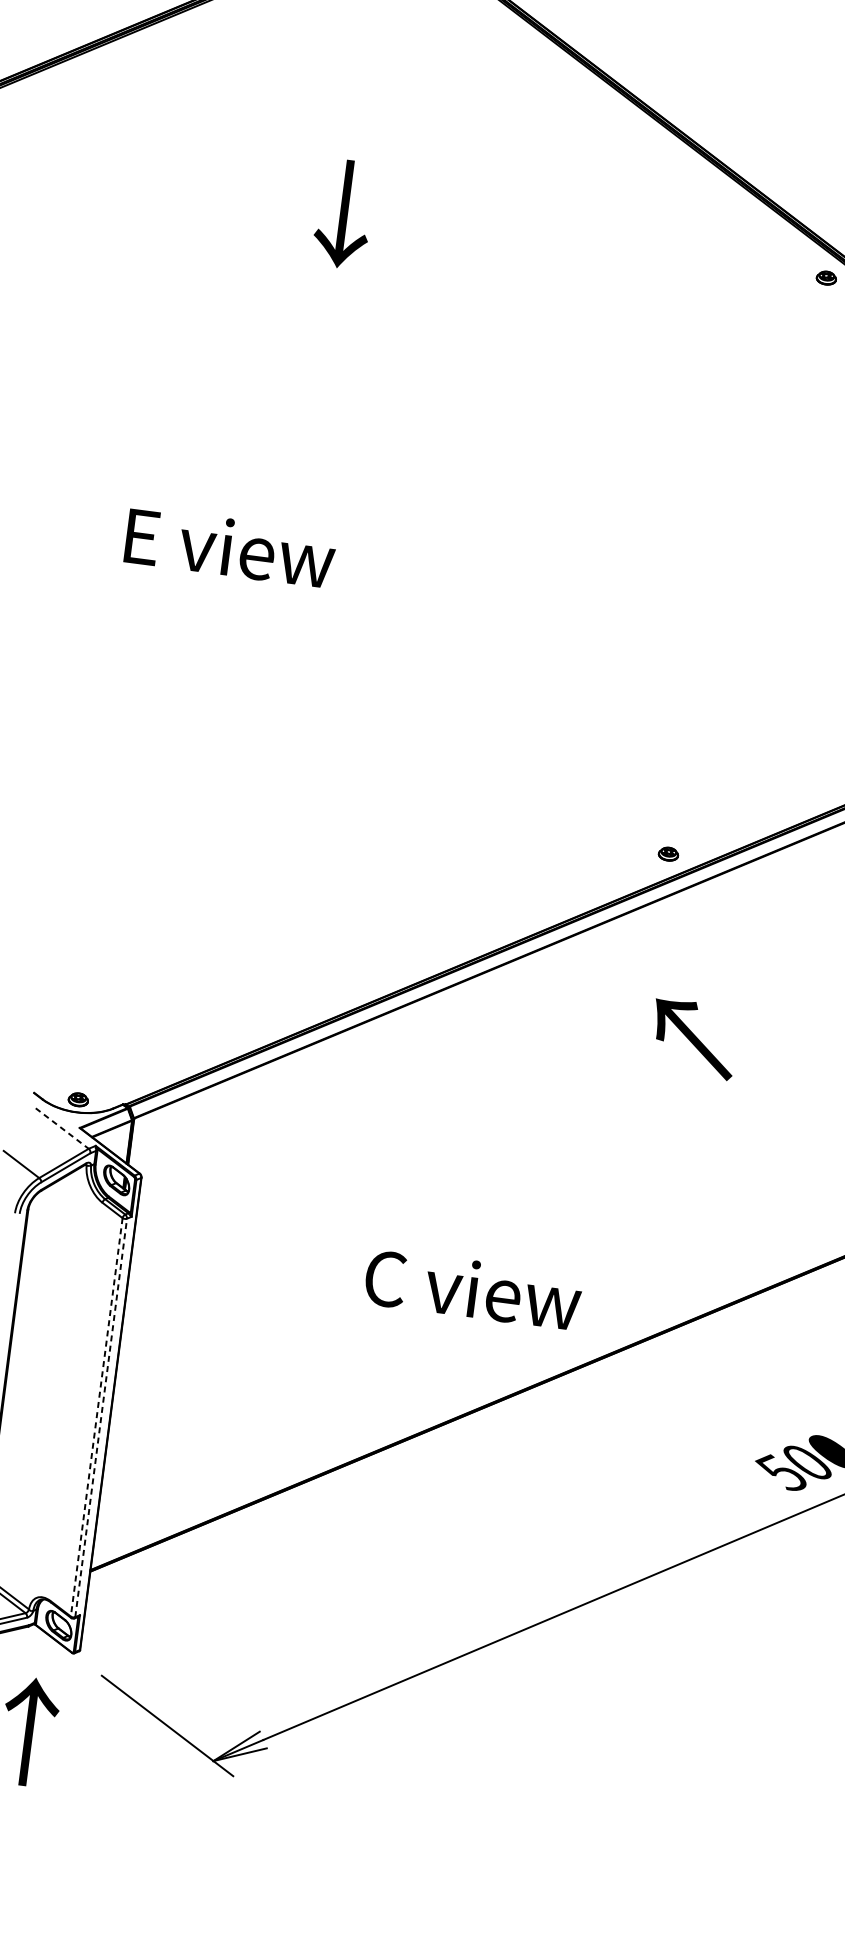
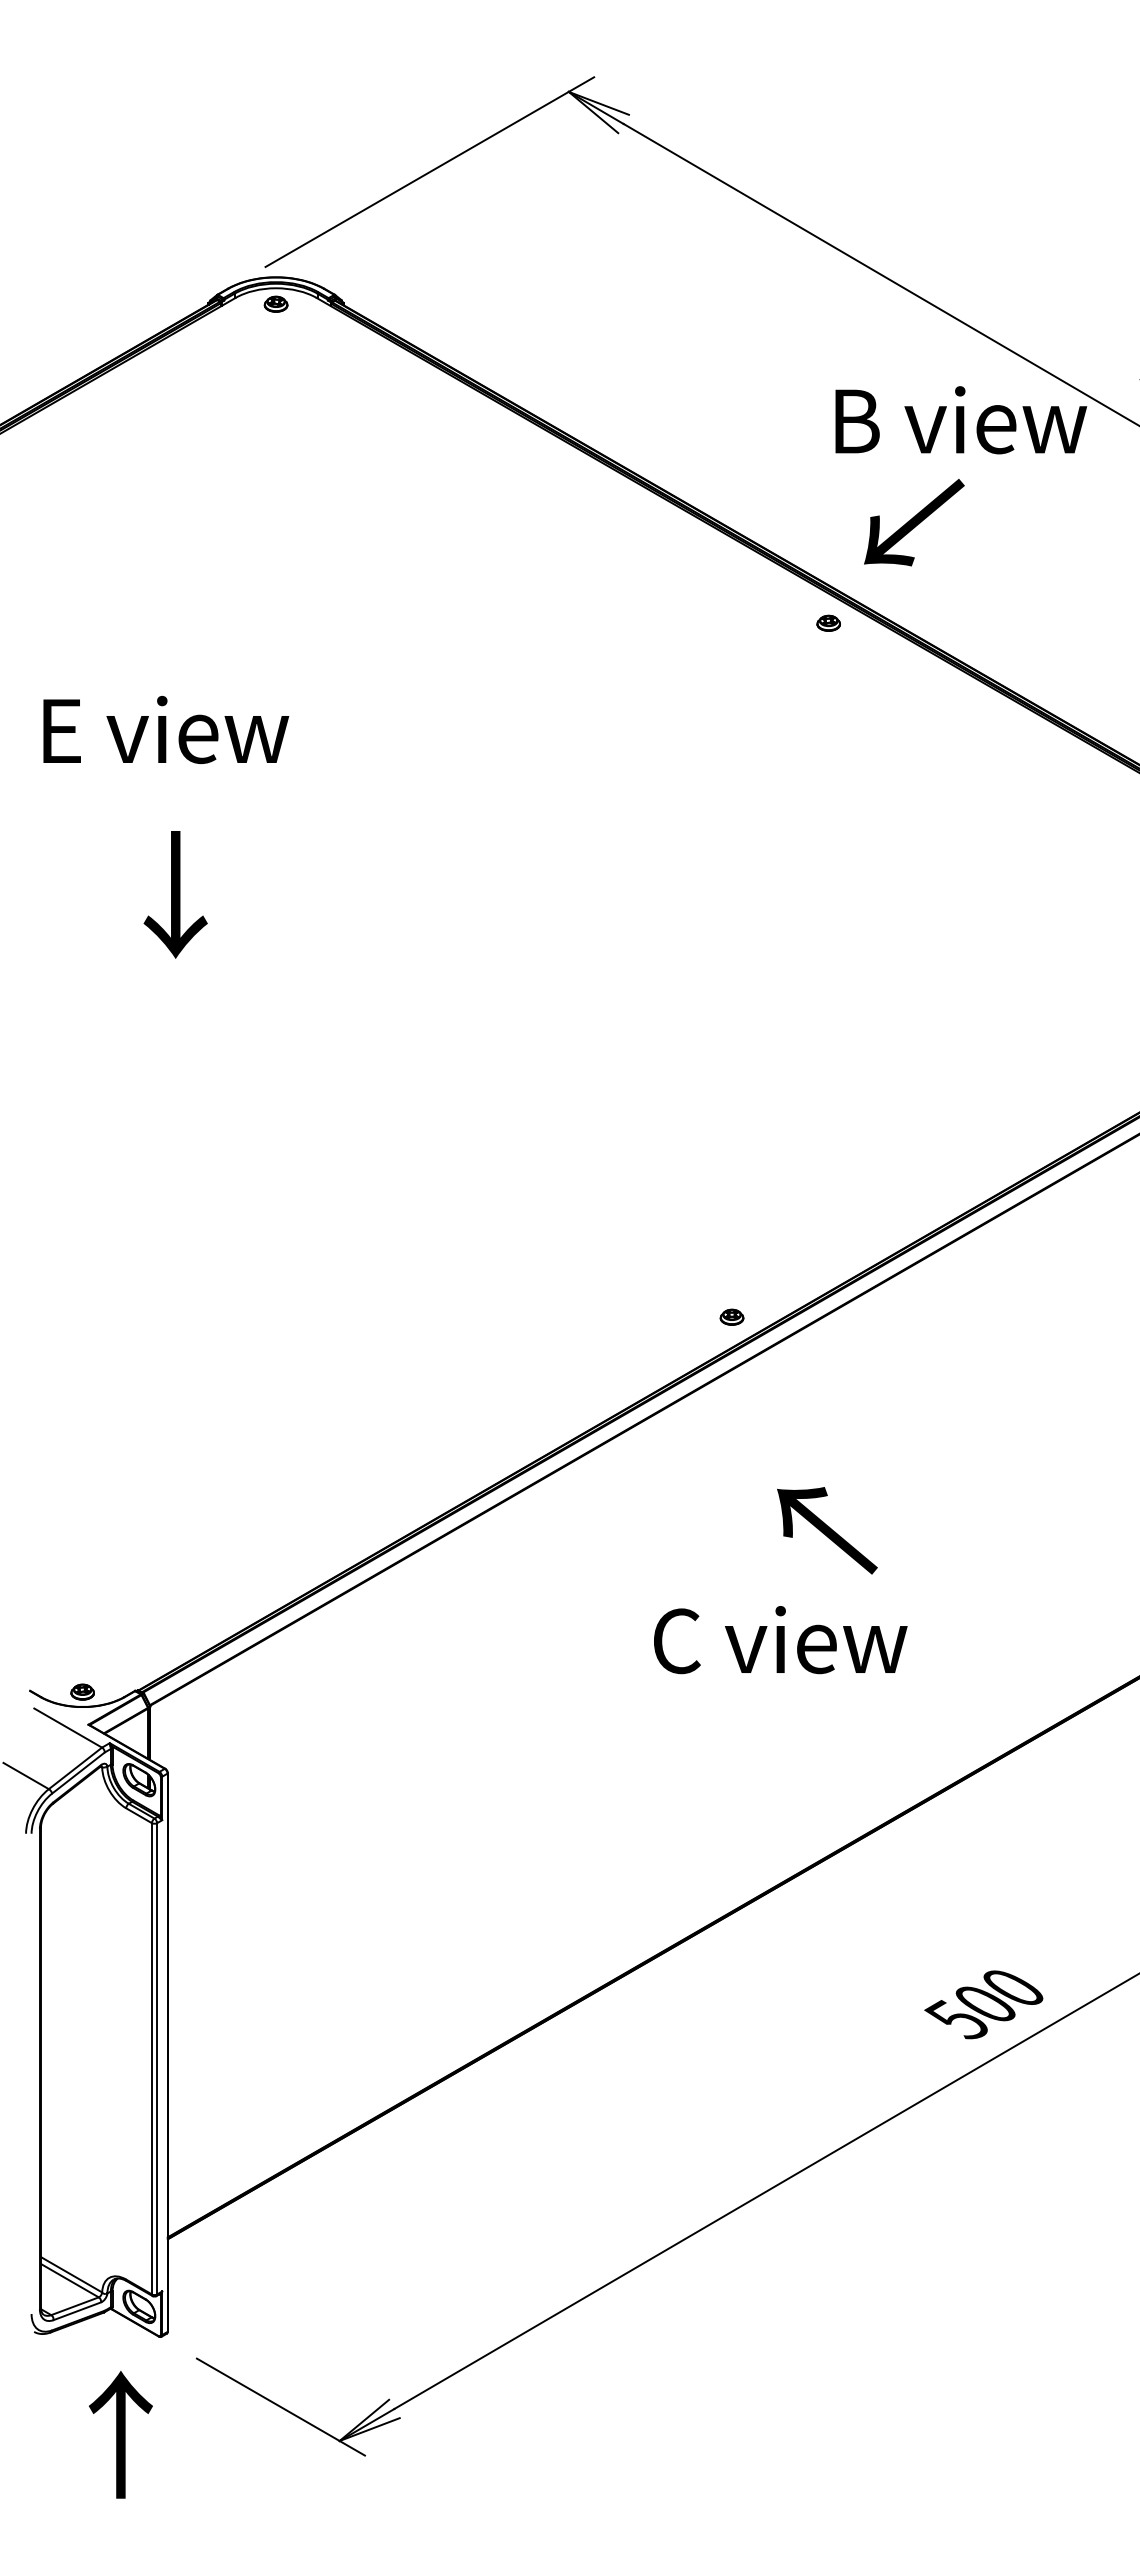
text: (343, 213) -> (175, 894), moved
text: (230, 547) -> (166, 729), moved
text: (693, 1039) -> (827, 1530), moved
line: (62, 1128) -> (68, 1728), dashed -> solid
text: (473, 1289) -> (780, 1640), moved
line: (96, 1417) -> (151, 2058), dashed -> solid
line: (101, 1417) -> (157, 2058), dashed -> solid

